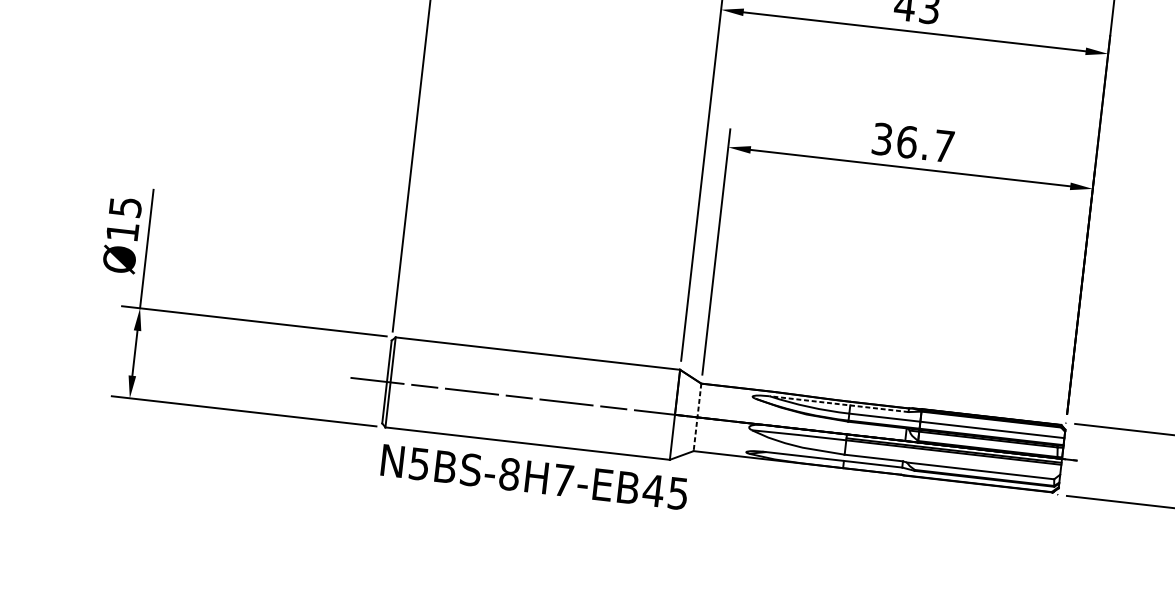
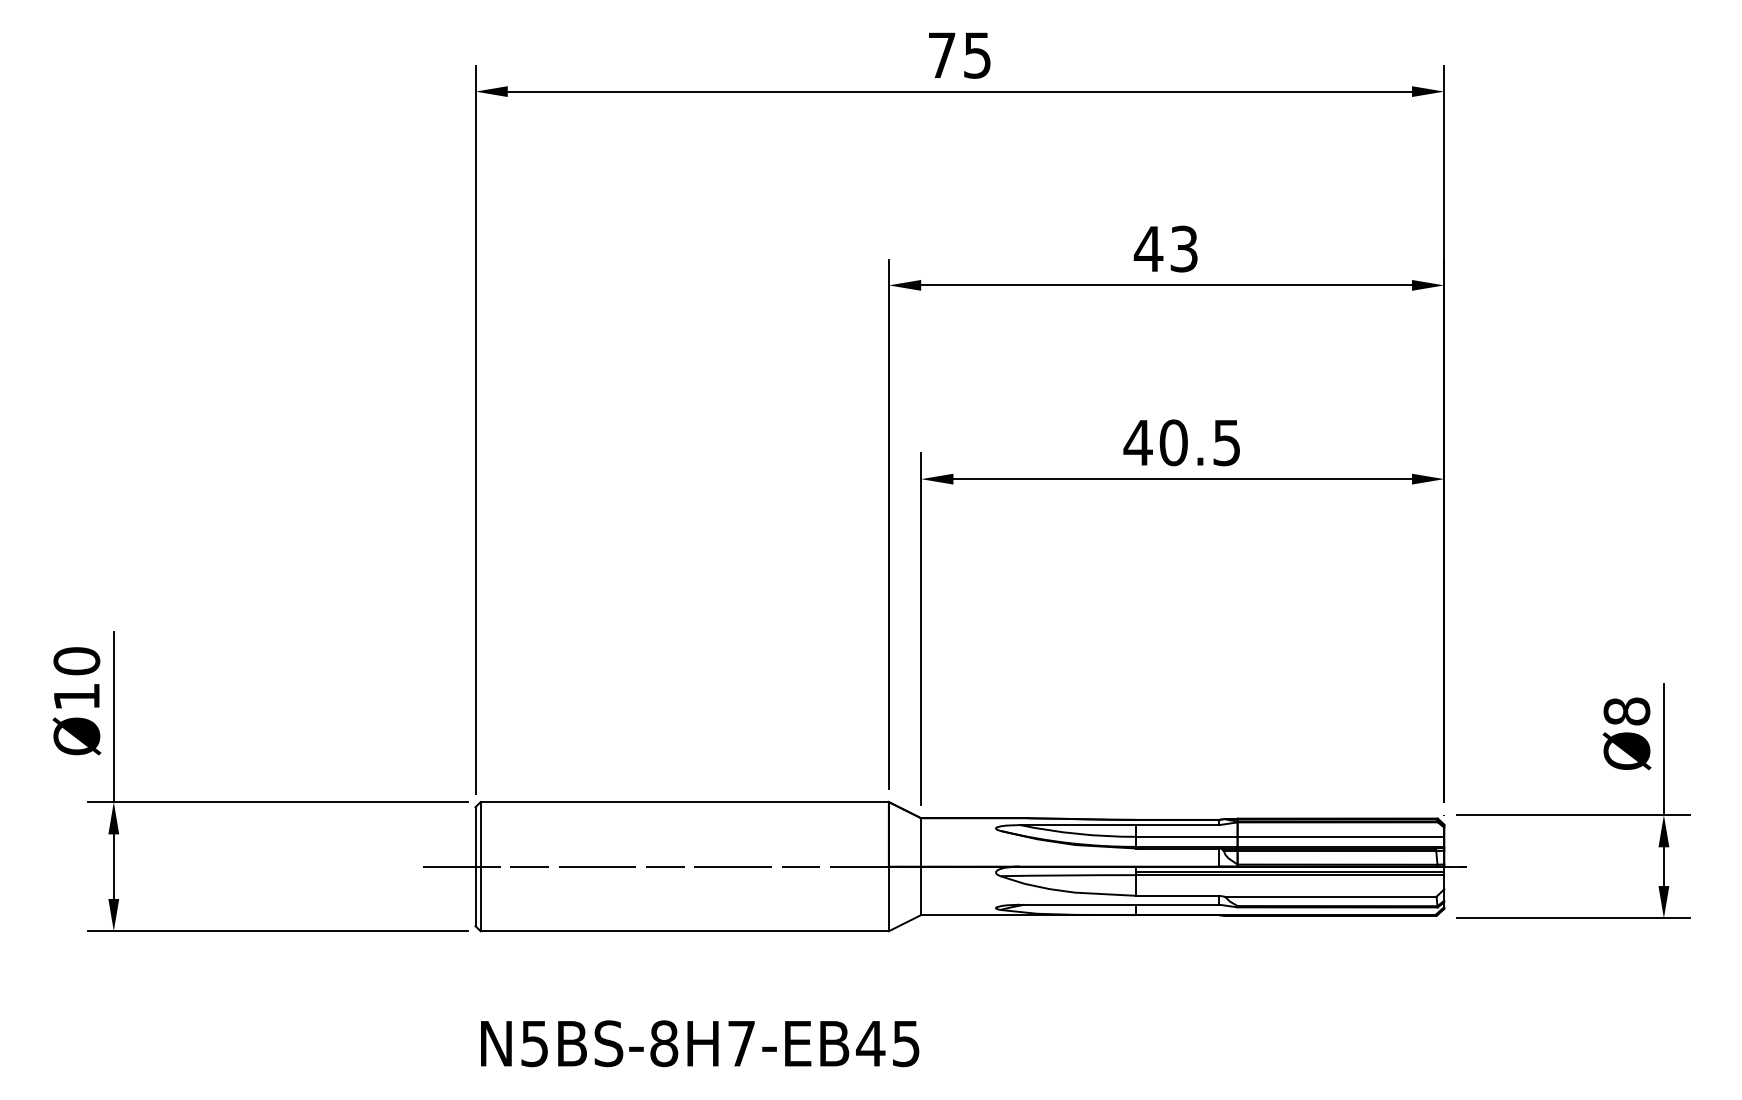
text: (912, 142) -> (1181, 442), 36.7 -> 40.5
text: (125, 207) -> (76, 661), Ø15 -> Ø10
line: (838, 404) -> (1119, 825), dashed -> solid
line: (697, 417) -> (921, 867), dashed -> solid
text: (534, 477) -> (700, 1043), moved

